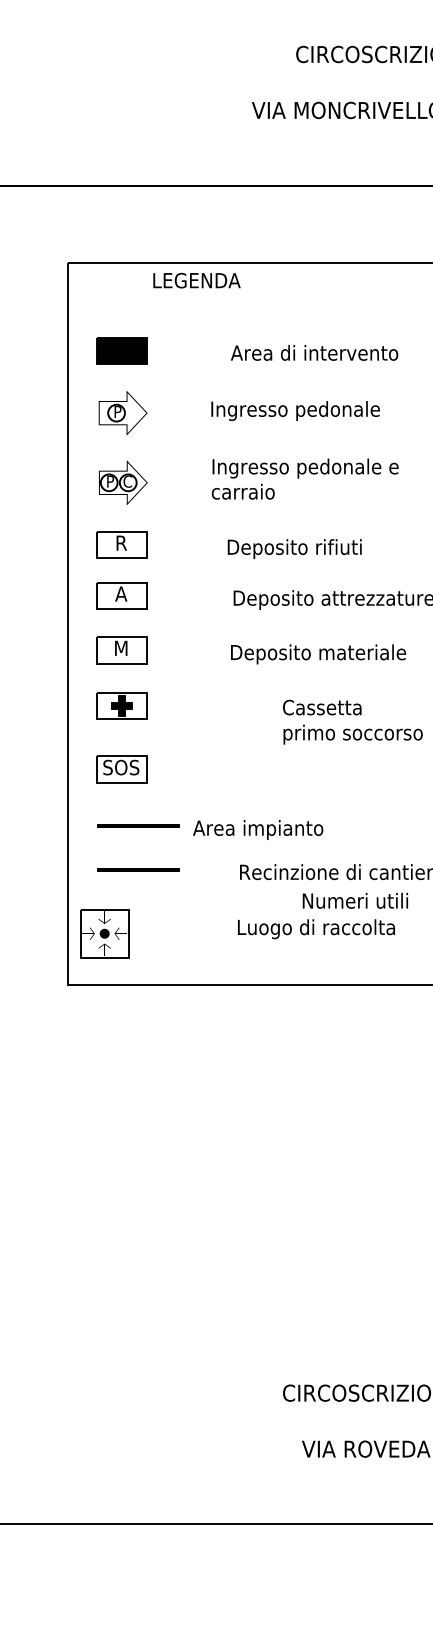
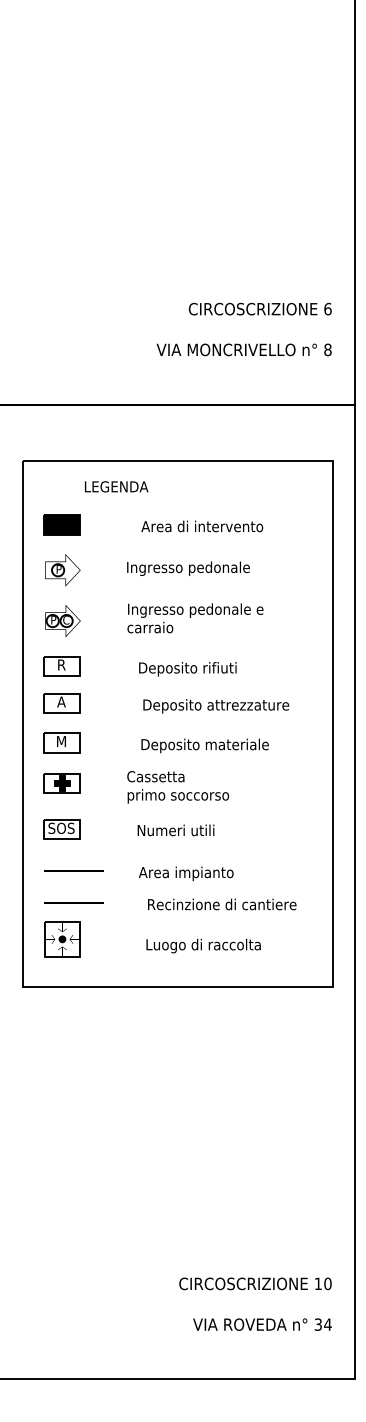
text: (196, 280) -> (116, 486), moved
text: (351, 722) -> (177, 787), moved
text: (257, 829) -> (185, 873), moved
text: (354, 900) -> (175, 830), moved
part: (104, 933) -> (62, 939), moved

